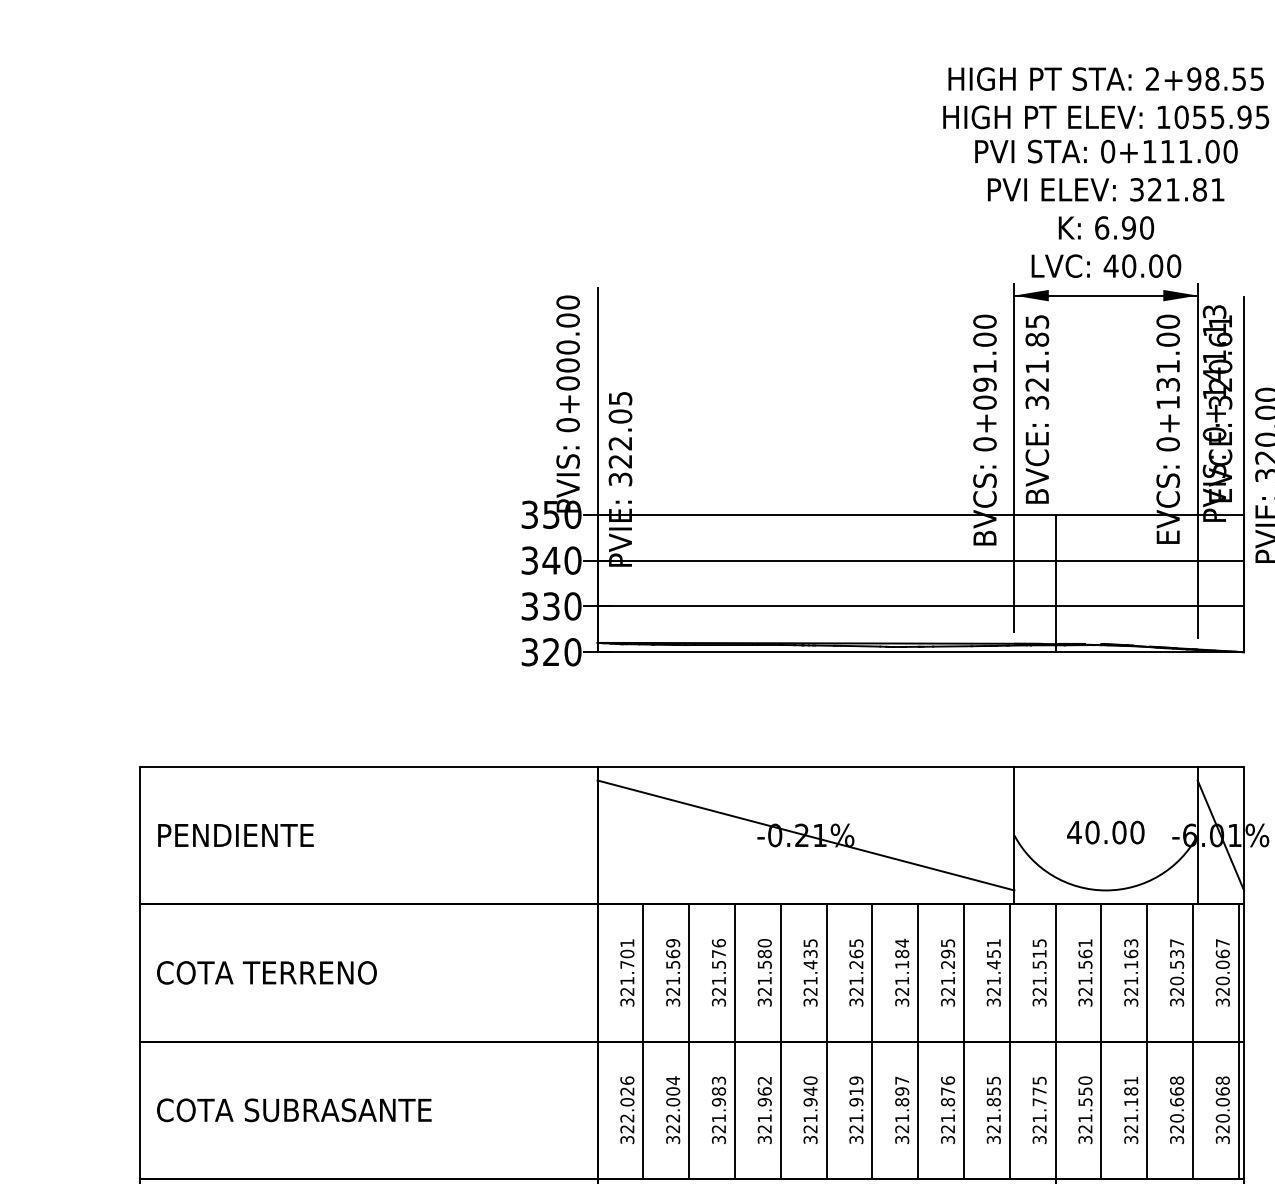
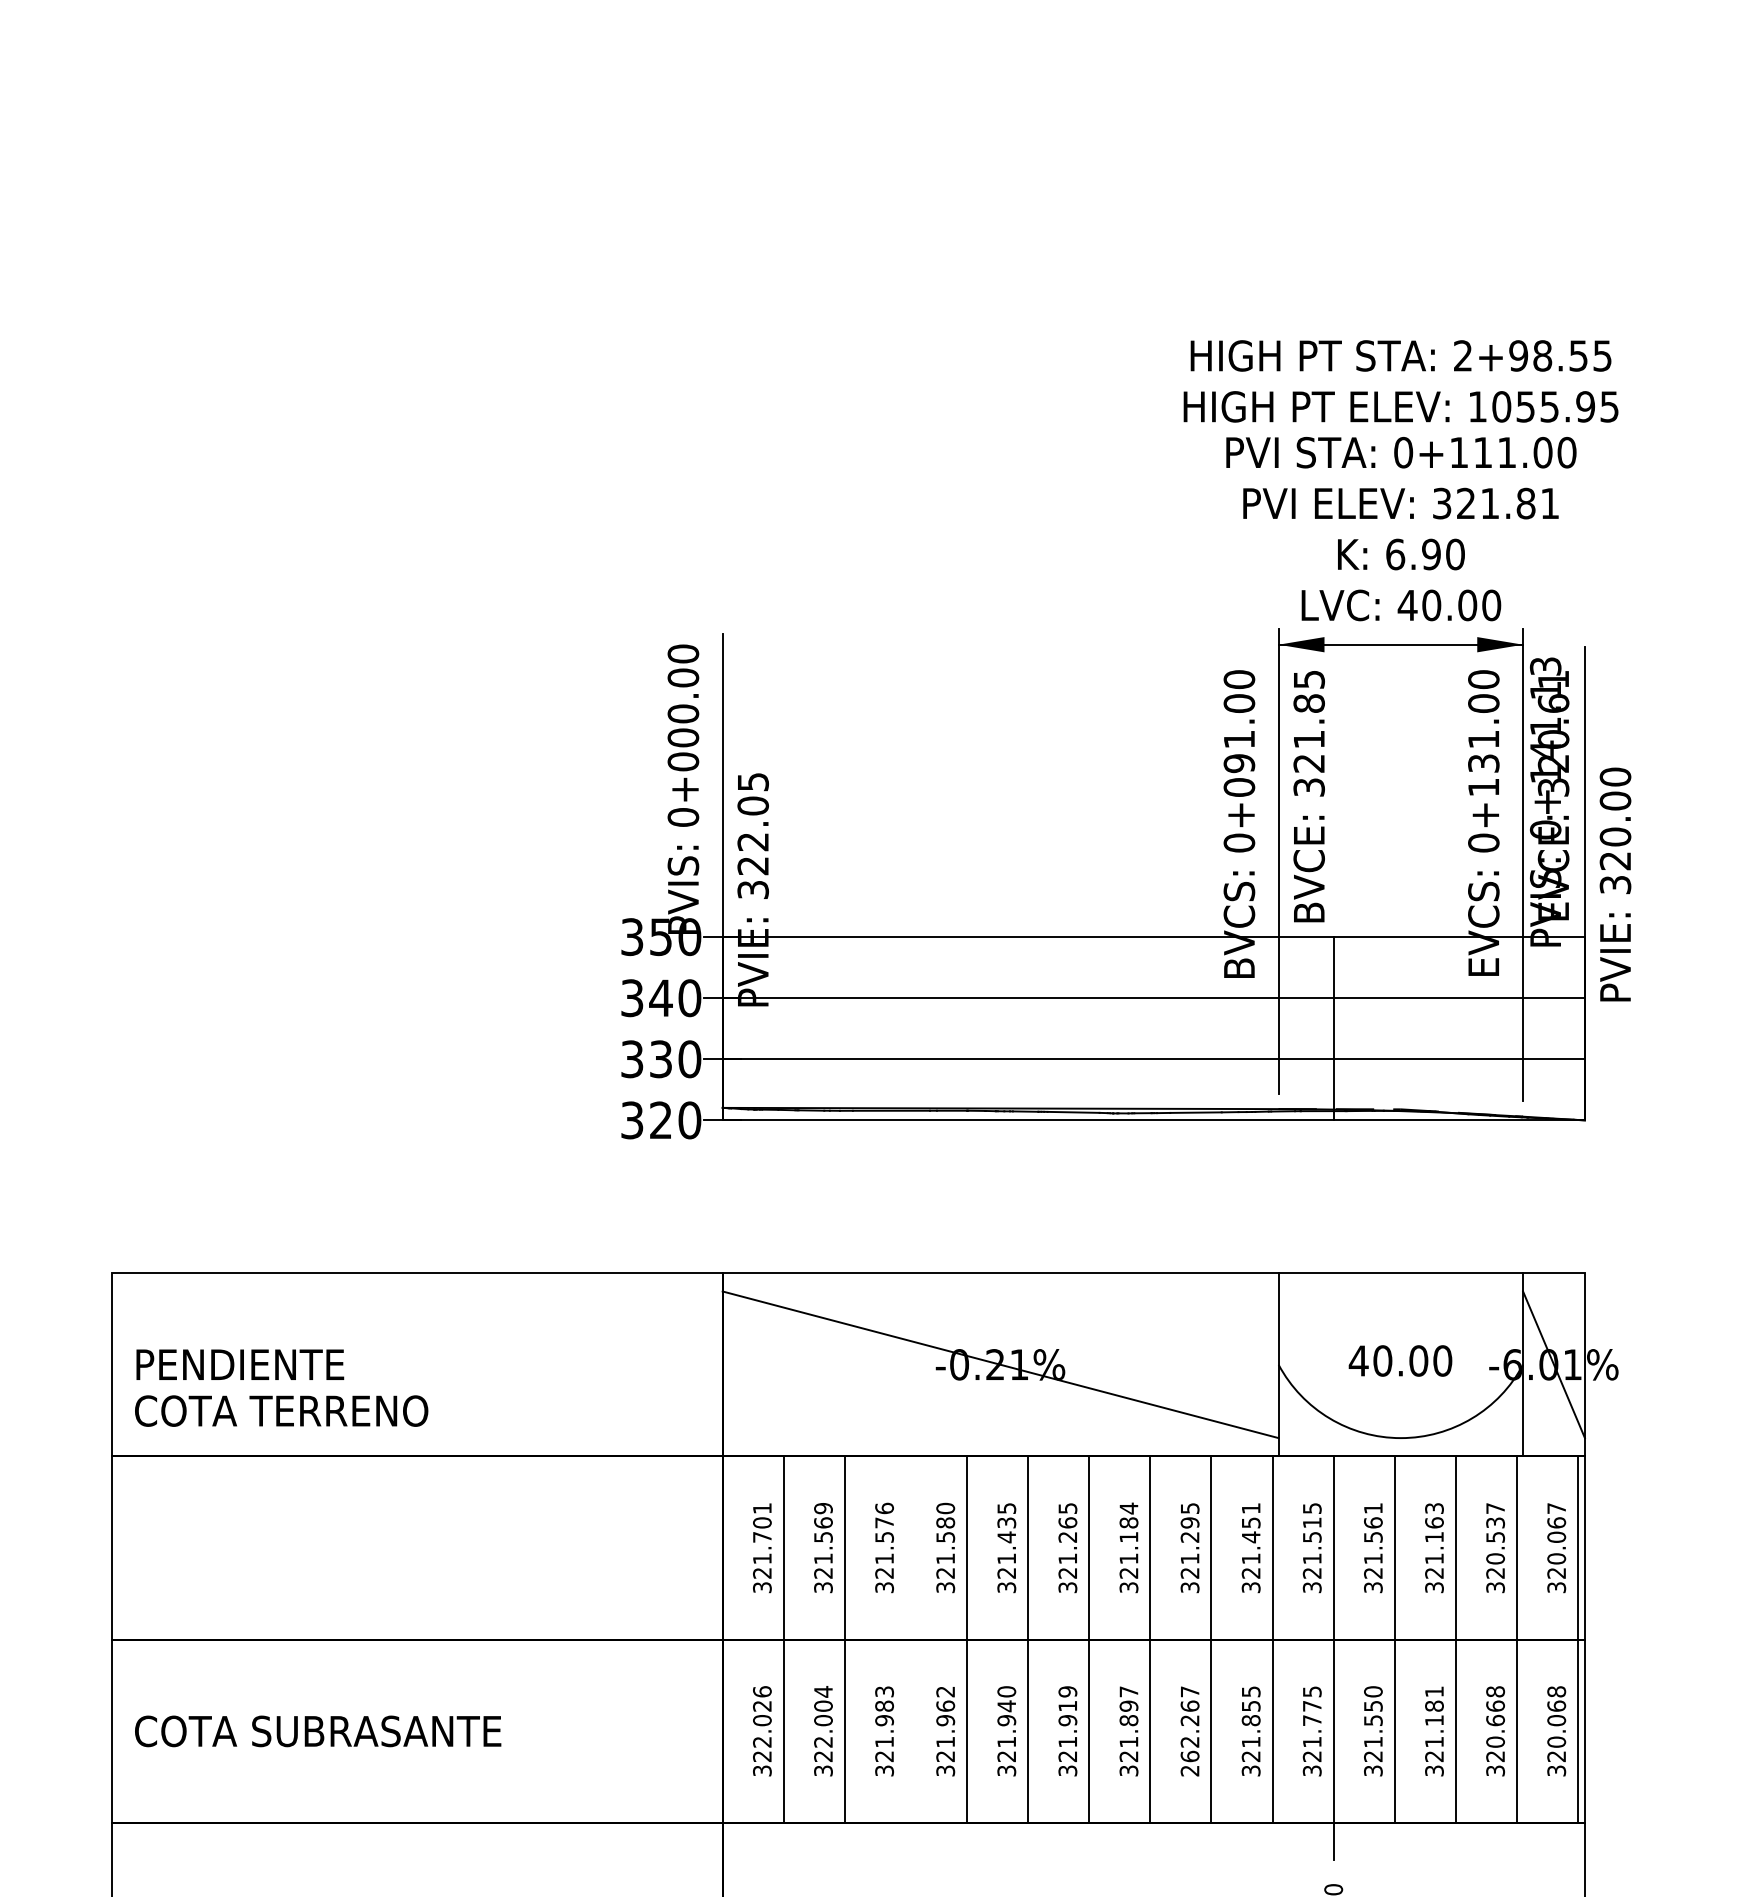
text: (266, 972) -> (281, 1410), moved
line: (734, 1041) -> (905, 1639), removed
text: (947, 1110) -> (1189, 1731), 321.876 -> 262.267

